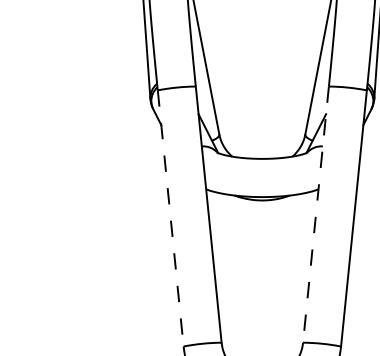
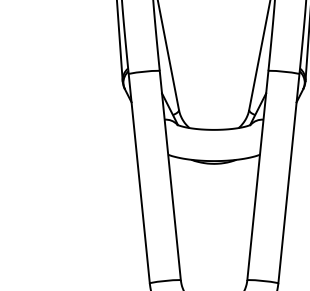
line: (315, 214) -> (257, 175), dashed -> solid
line: (171, 219) -> (139, 179), dashed -> solid

